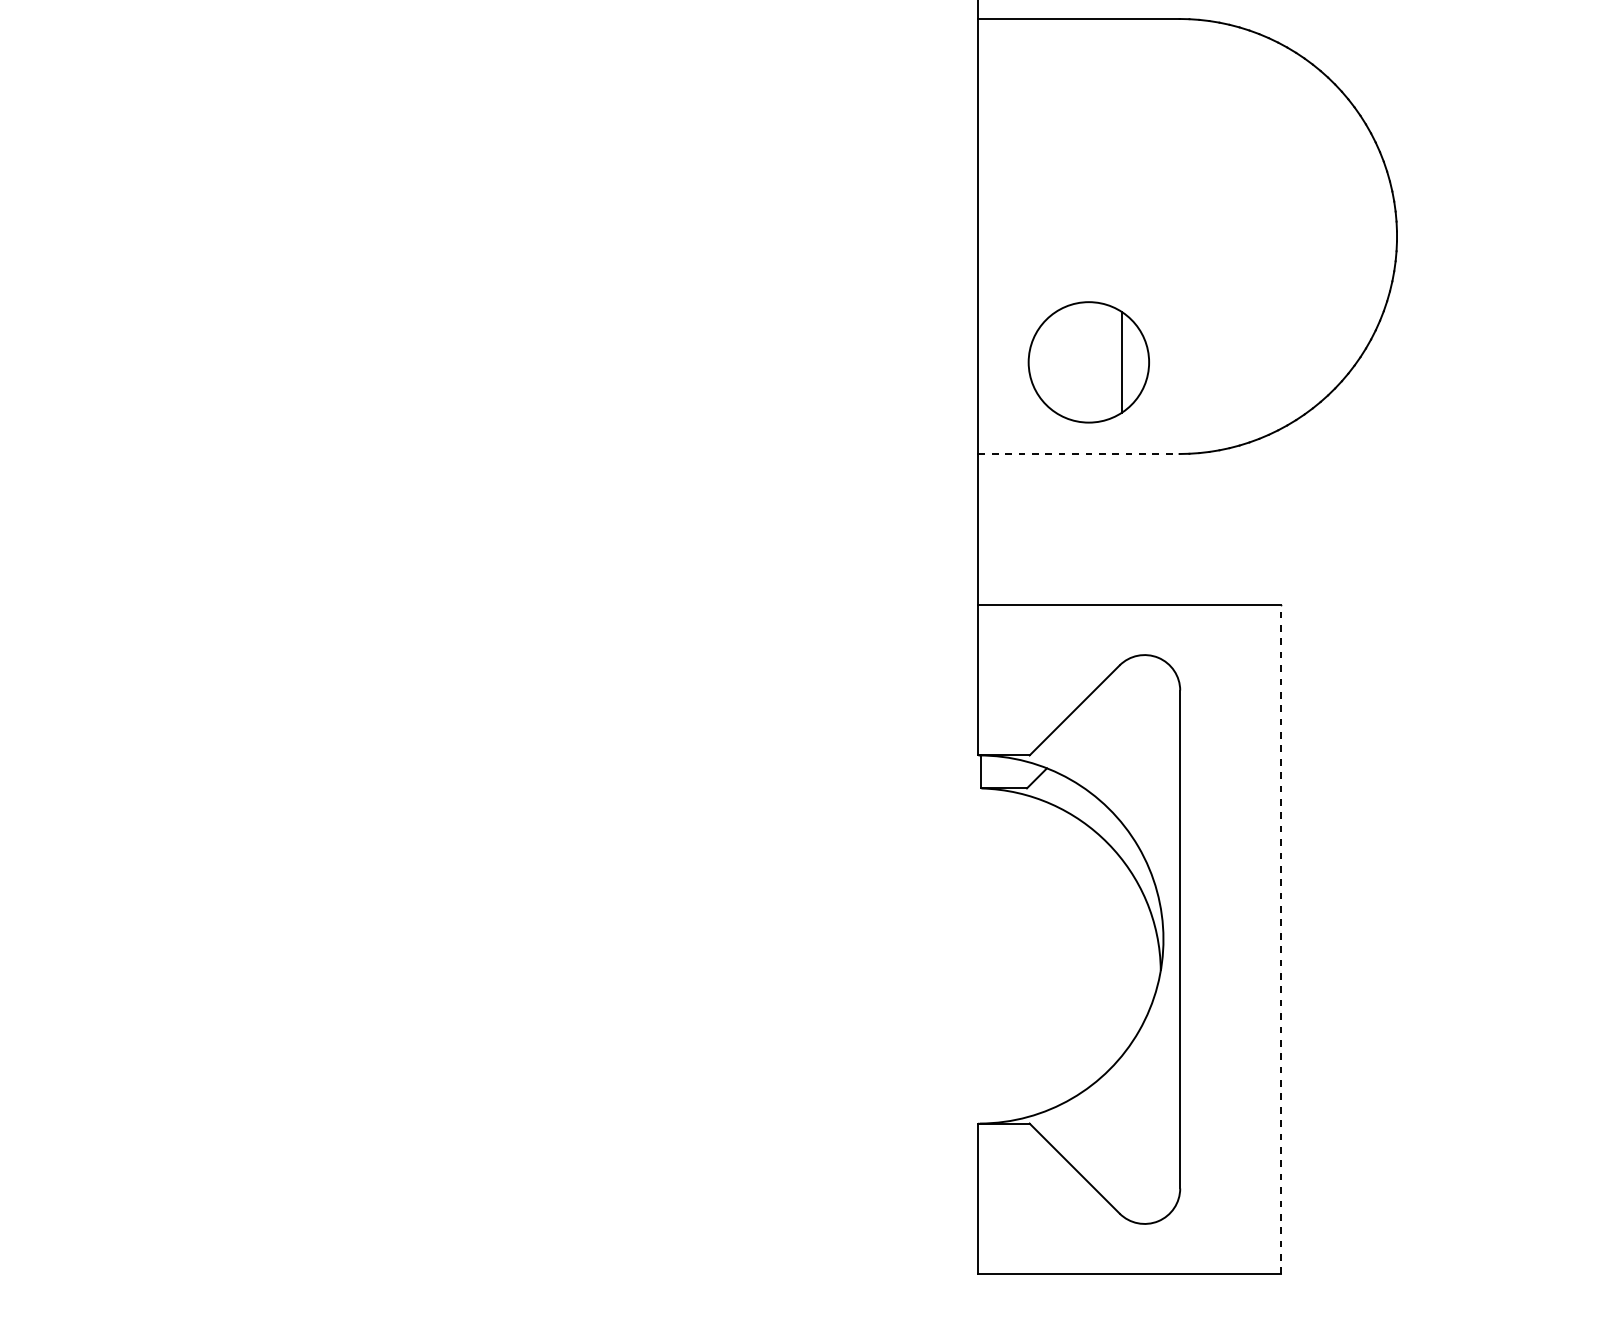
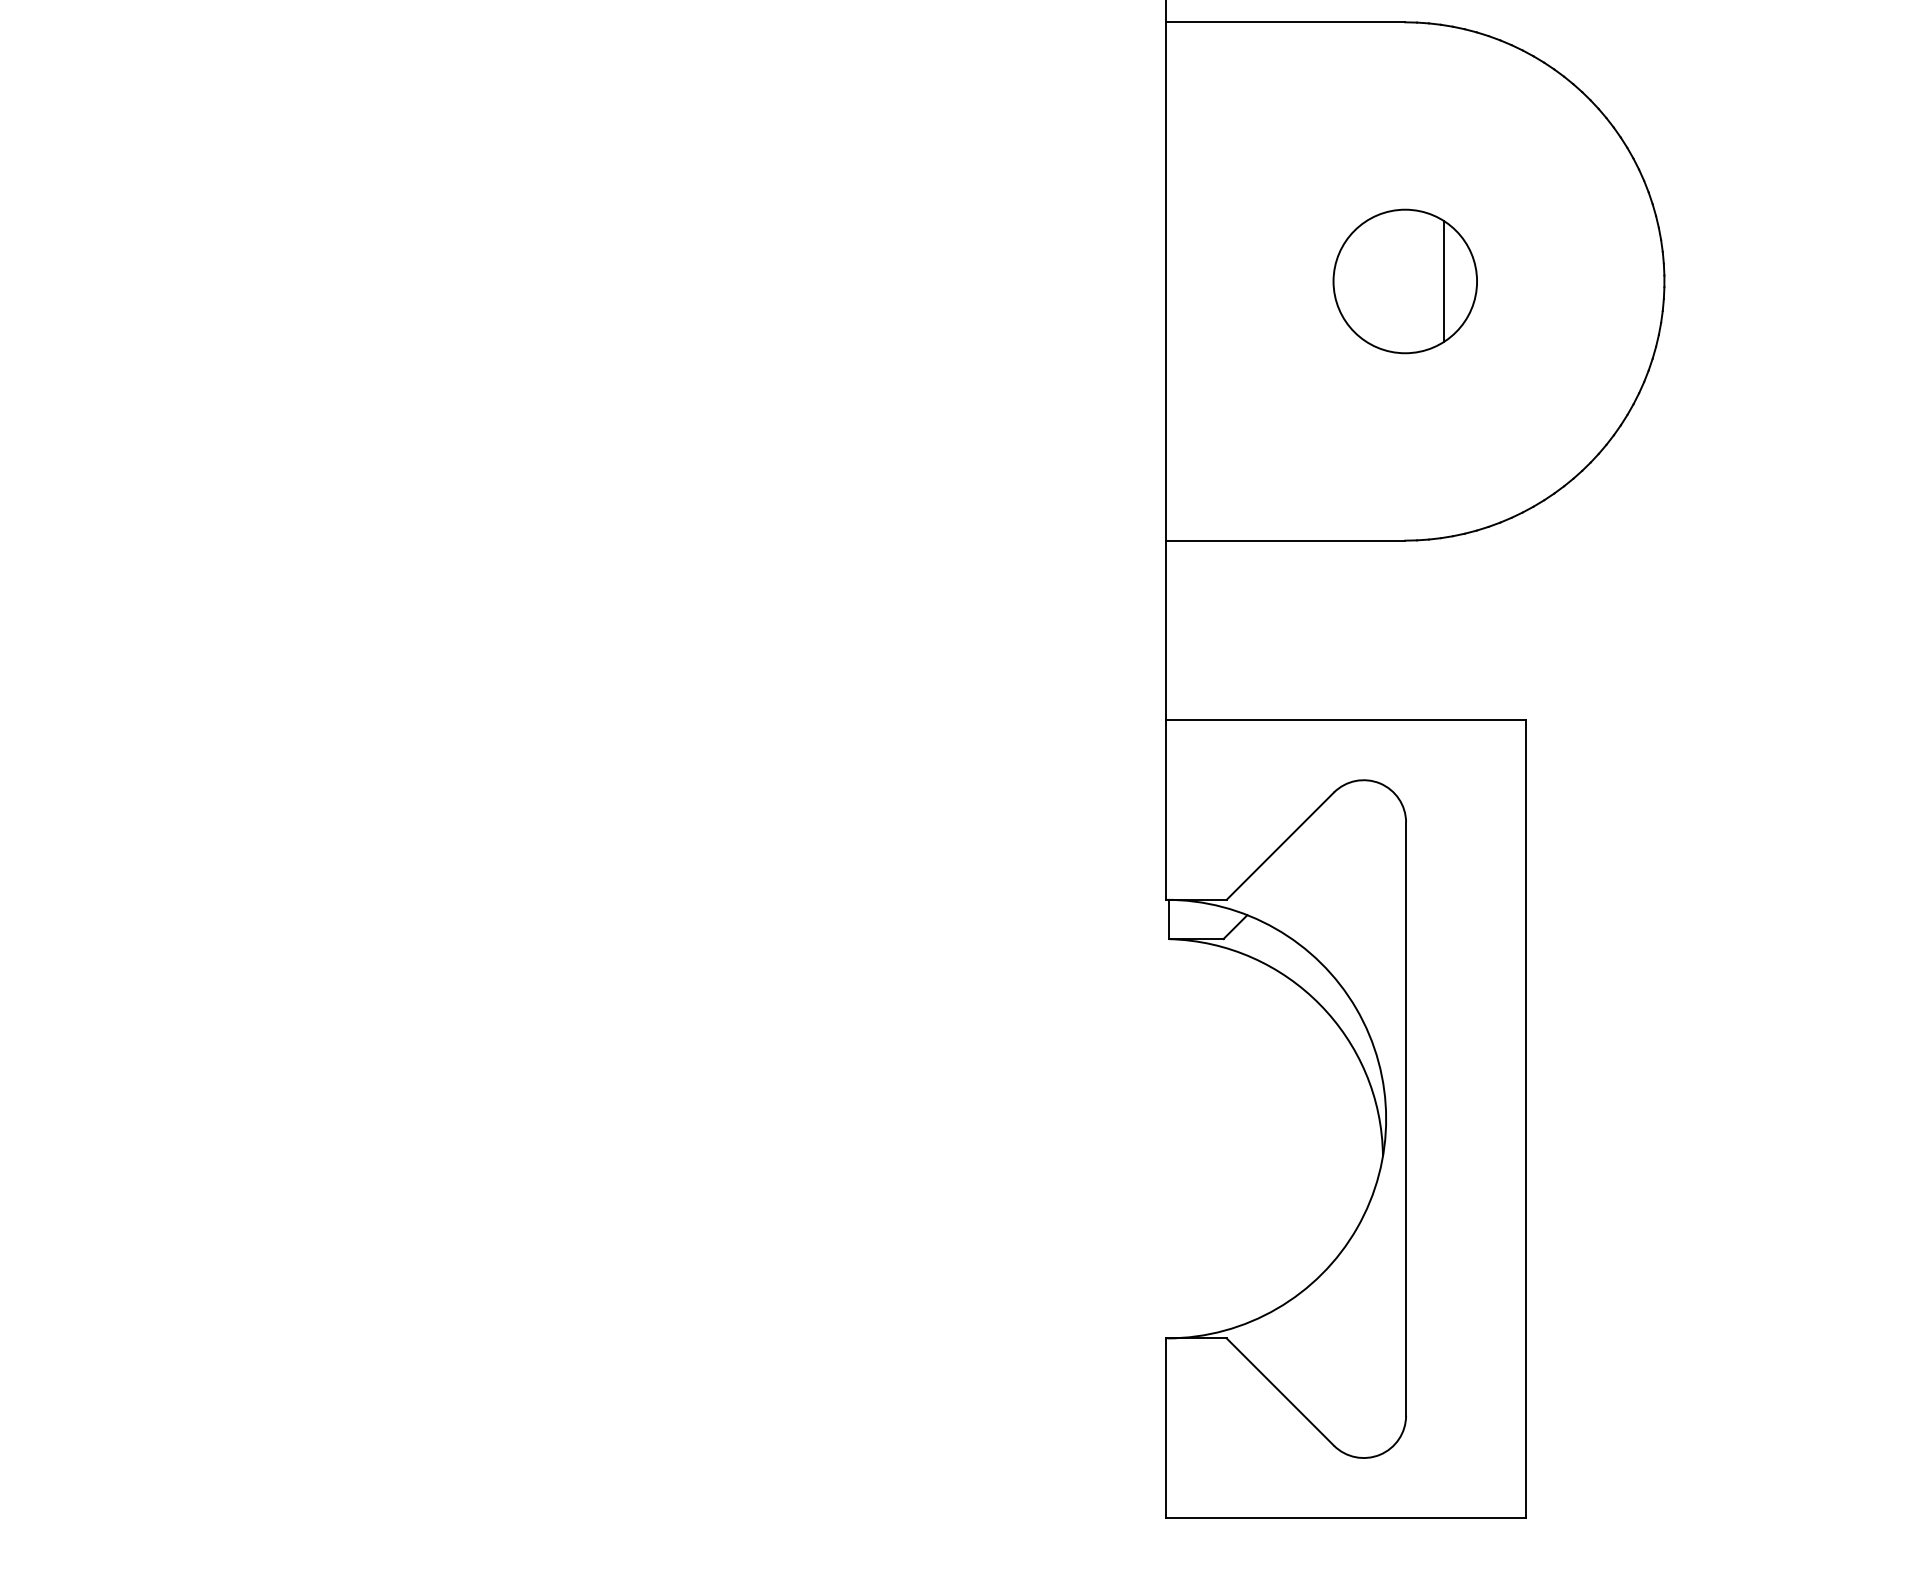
part: (1088, 362) -> (1404, 281), moved
line: (1078, 453) -> (1285, 540), dashed -> solid
line: (1280, 939) -> (1525, 1119), dashed -> solid

